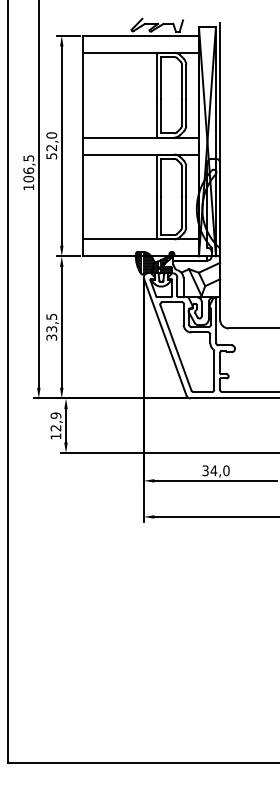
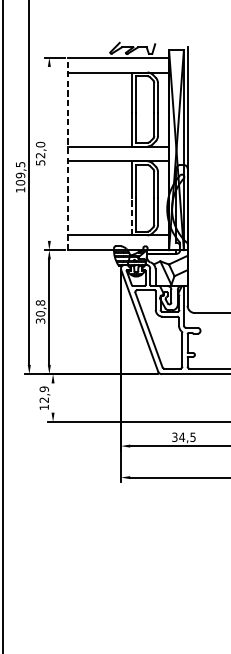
line: (61, 145) -> (49, 153), removed
line: (82, 145) -> (67, 153), solid -> dashed
text: (28, 170) -> (20, 175), 106,5 -> 109,5
line: (156, 217) -> (132, 216), solid -> dashed
text: (51, 322) -> (40, 307), 33,5 -> 30,8
line: (66, 425) -> (53, 397), removed
text: (226, 470) -> (193, 437), 34,0 -> 34,5

